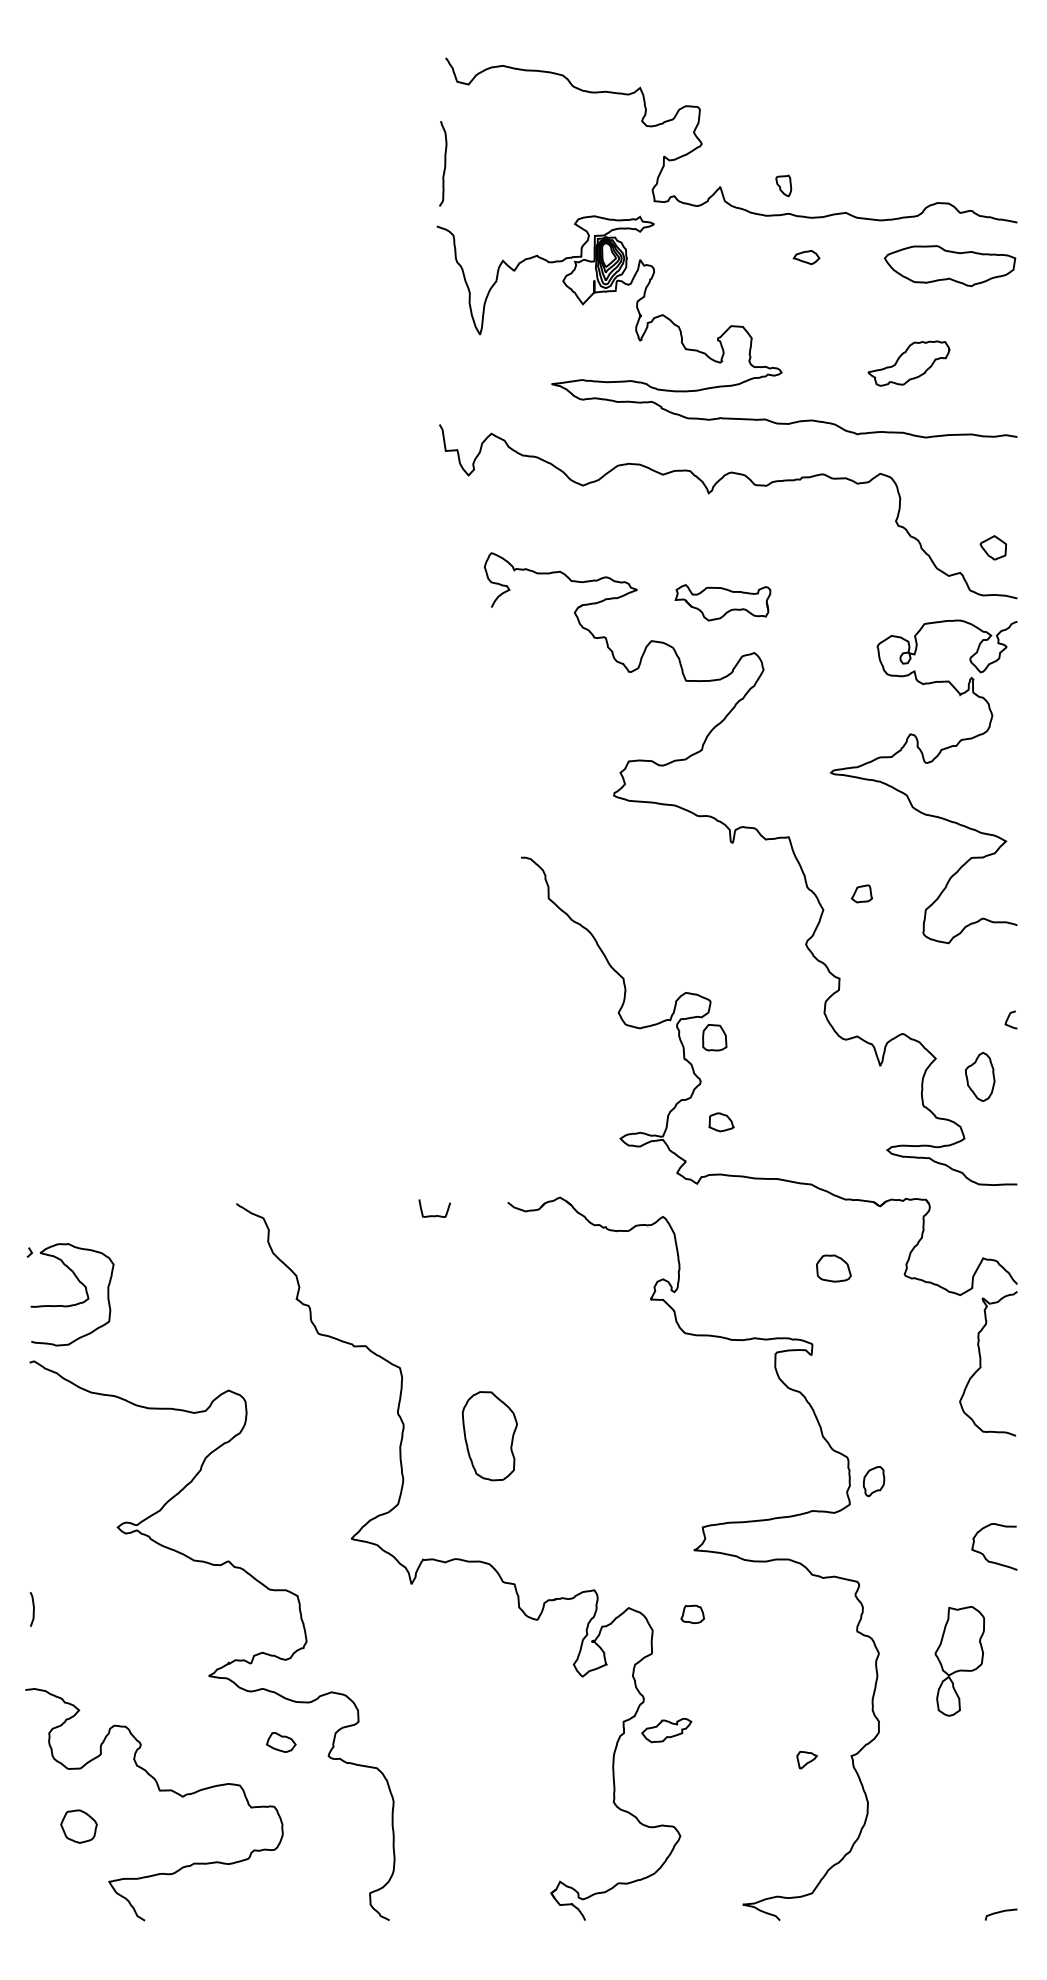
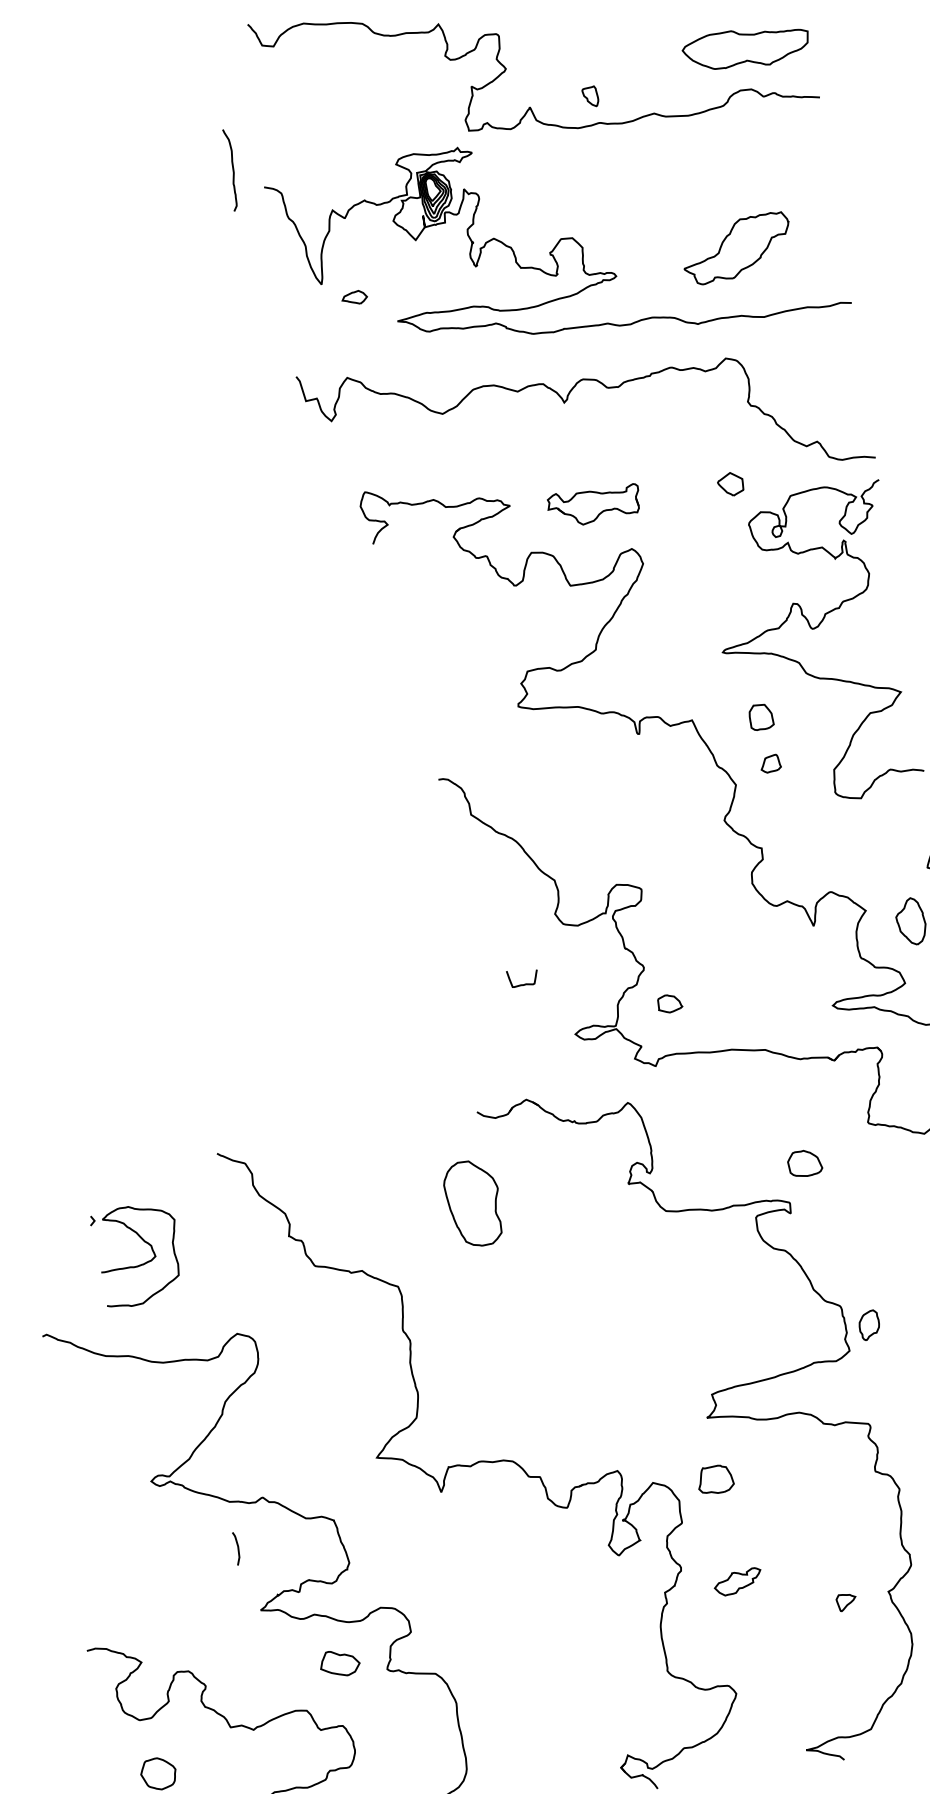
curve: (444, 163) -> (232, 169), moved
part: (806, 257) -> (354, 297), moved
part: (949, 266) -> (745, 48), moved
part: (908, 363) -> (736, 248), size x1.4
part: (992, 547) -> (729, 484), moved
part: (714, 1037) -> (760, 716), moved
curve: (434, 1215) -> (523, 984), moved
part: (833, 1268) -> (804, 1163), moved
part: (70, 1304) -> (139, 1264), moved
part: (489, 1436) -> (473, 1204), moved
curve: (33, 1609) -> (238, 1548), moved
part: (692, 1613) -> (714, 1478), size x1.6
part: (666, 1730) -> (737, 1582), moved
part: (281, 1742) -> (340, 1663), size x1.4

